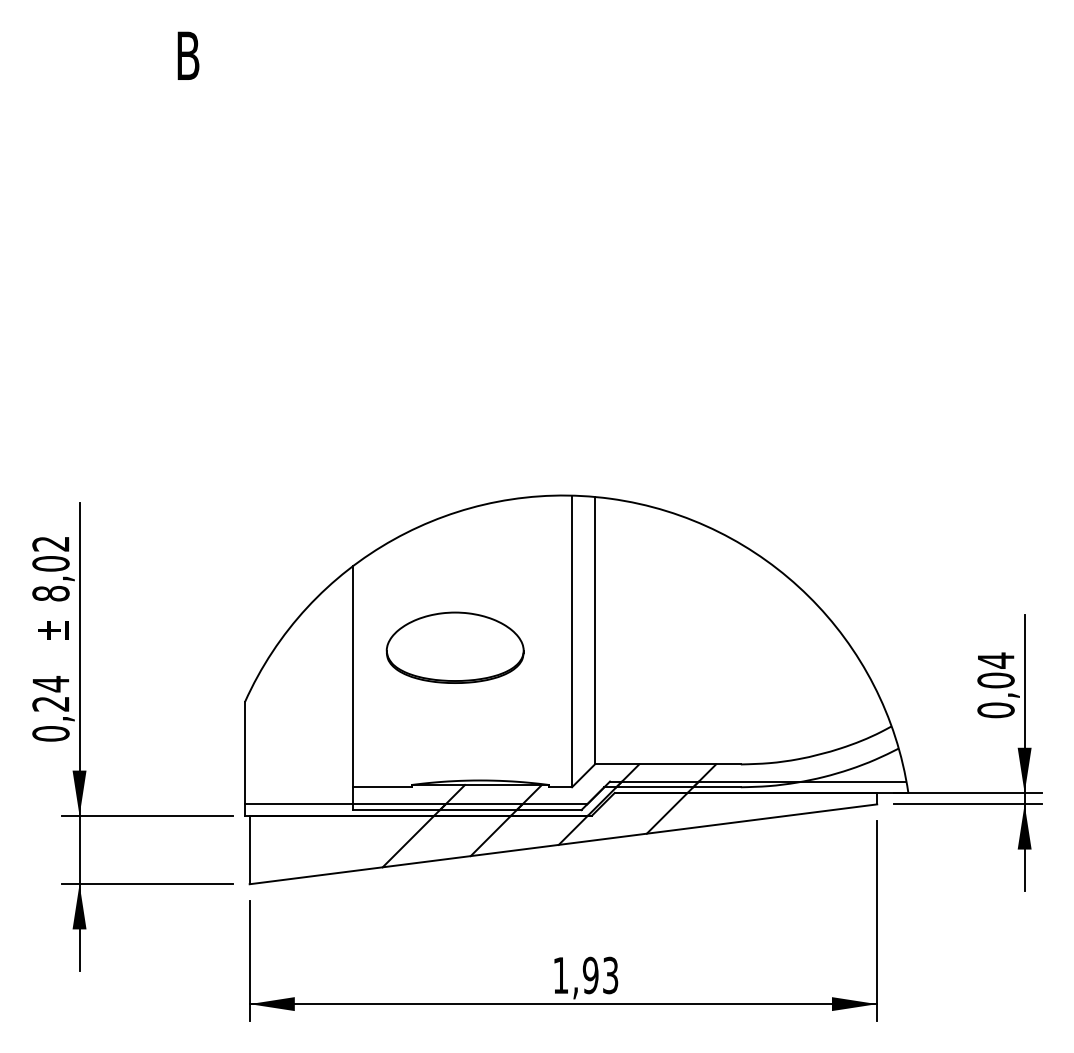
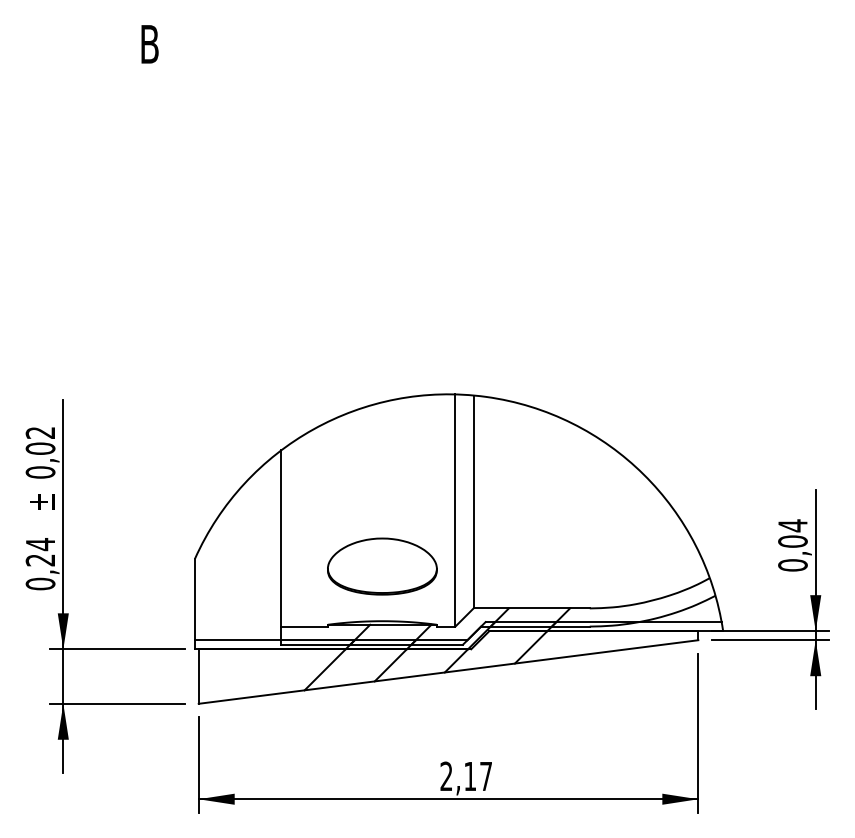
text: (50, 593) -> (40, 472), 8,02 -> 0,02
part: (455, 647) -> (382, 566), moved
text: (585, 975) -> (466, 776), 1,93 -> 2,17

